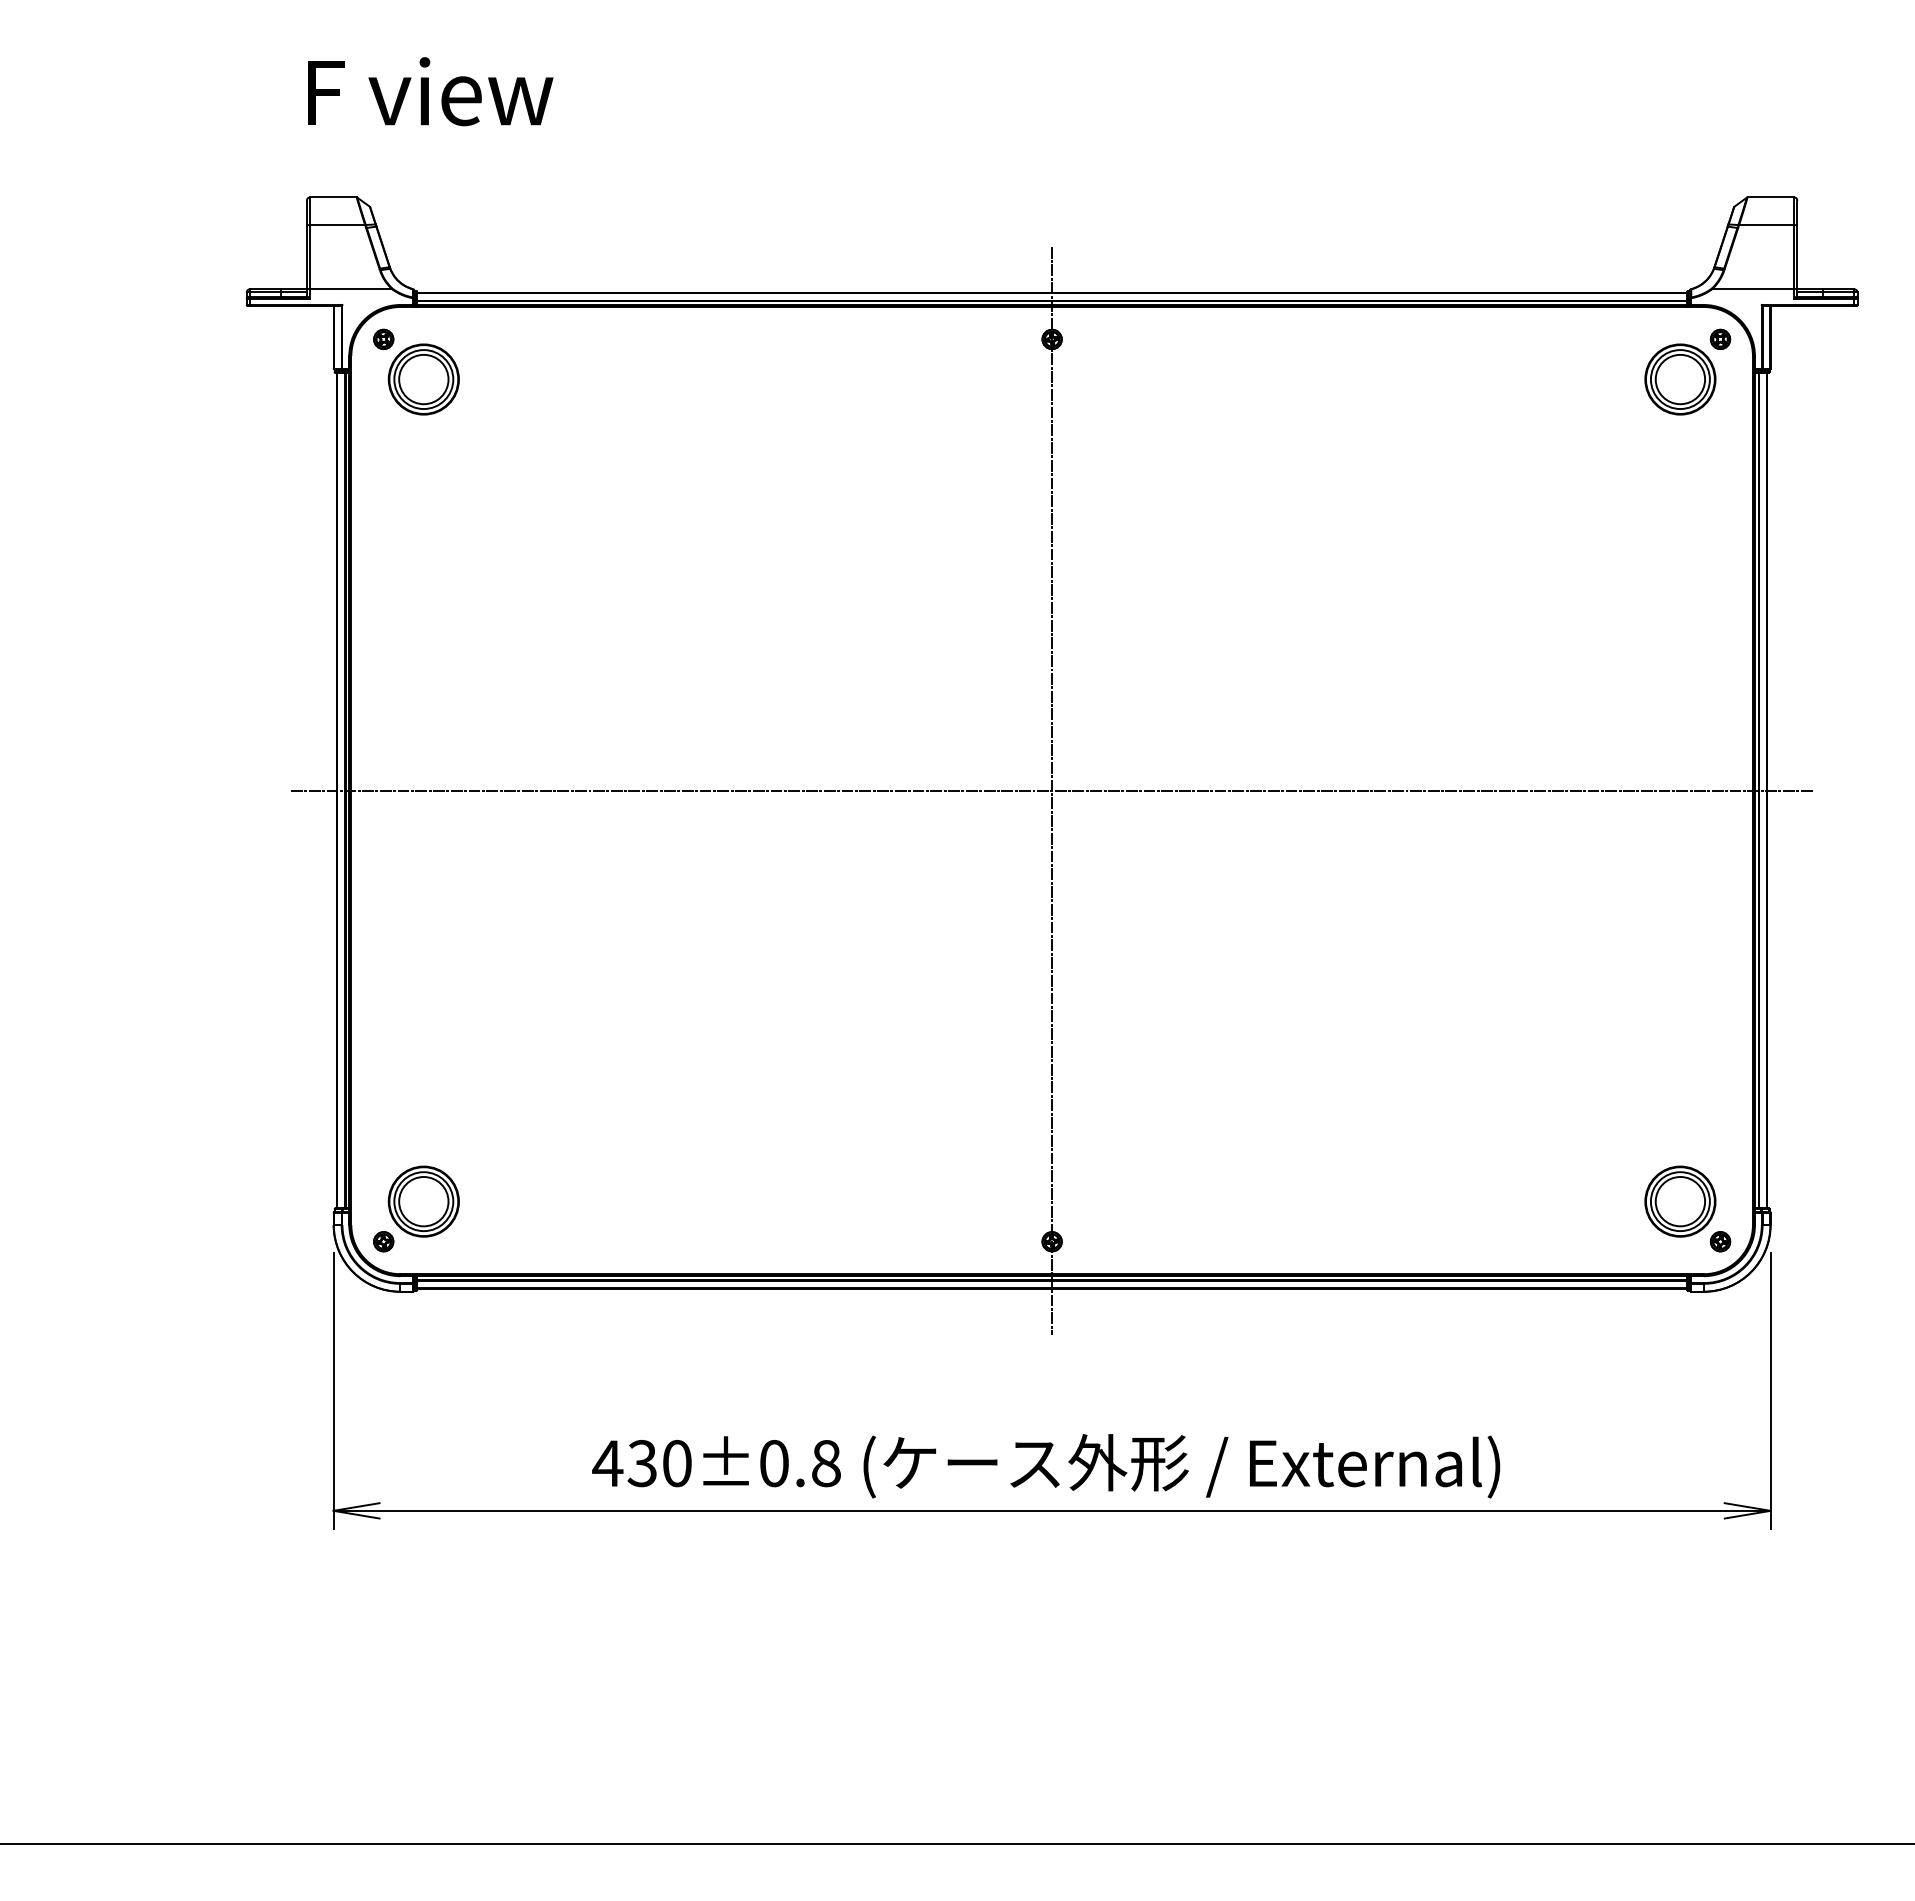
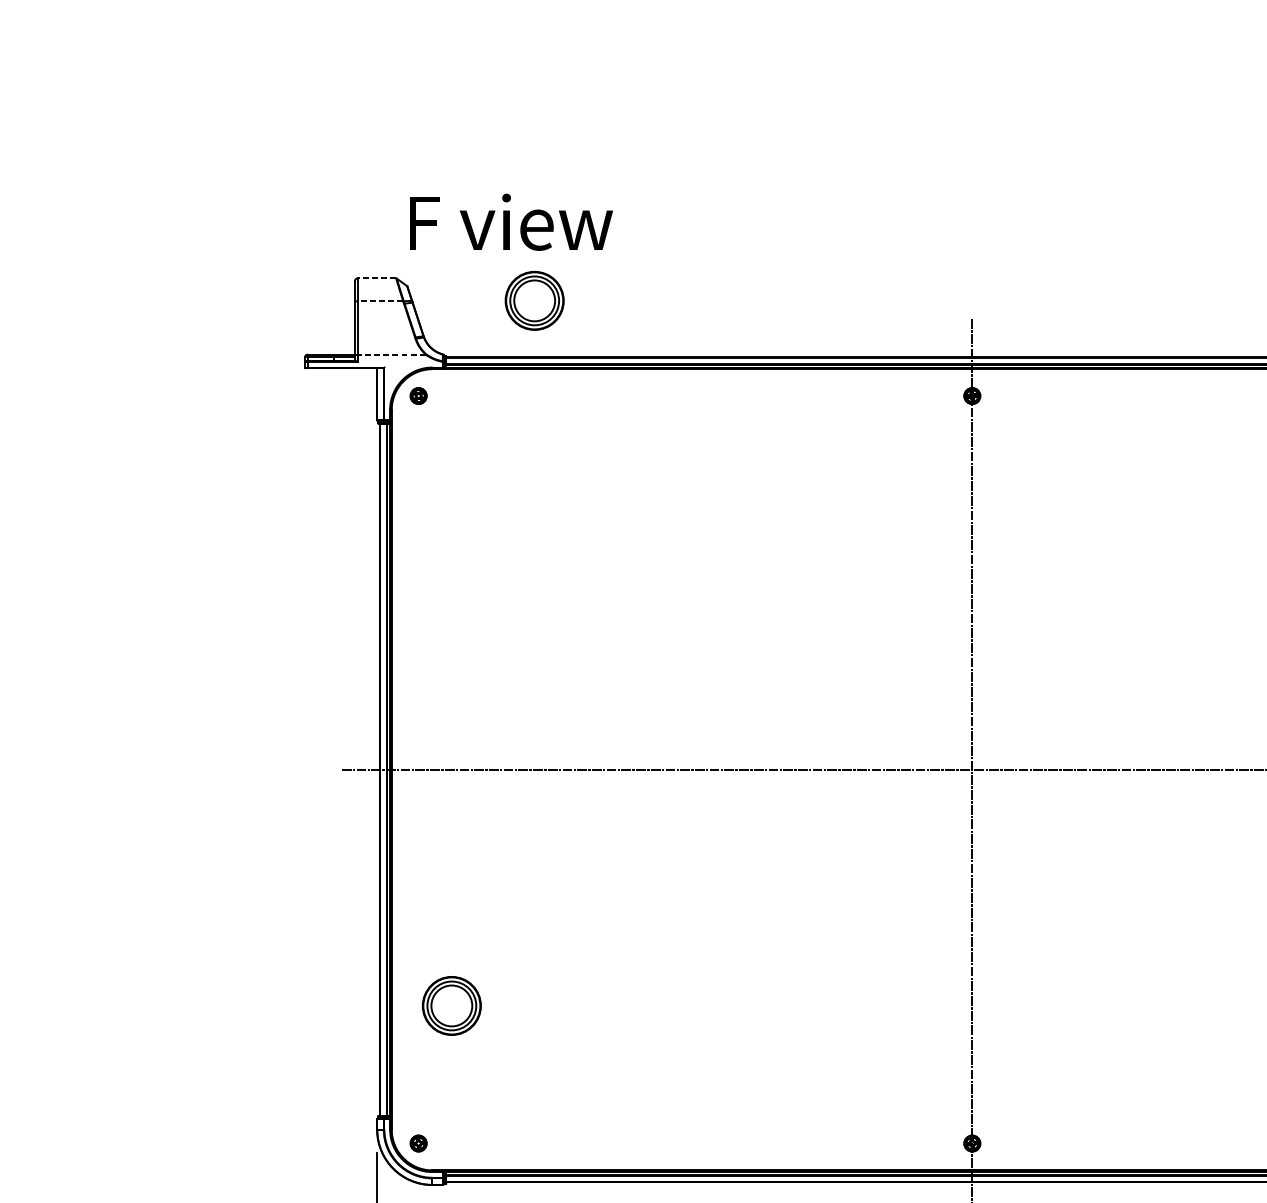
text: (430, 91) -> (511, 222), moved
line: (332, 197) -> (376, 278), solid -> dashed
line: (337, 225) -> (380, 301), solid -> dashed
line: (351, 289) -> (391, 354), solid -> dashed
part: (423, 379) -> (534, 300), moved
part: (423, 1201) -> (451, 1005), moved

